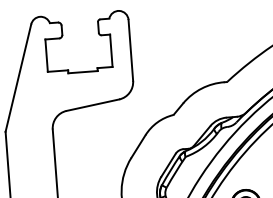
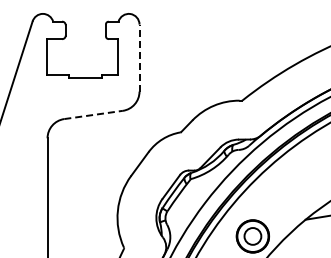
line: (130, 50) -> (139, 58), solid -> dashed
line: (92, 104) -> (93, 114), solid -> dashed

